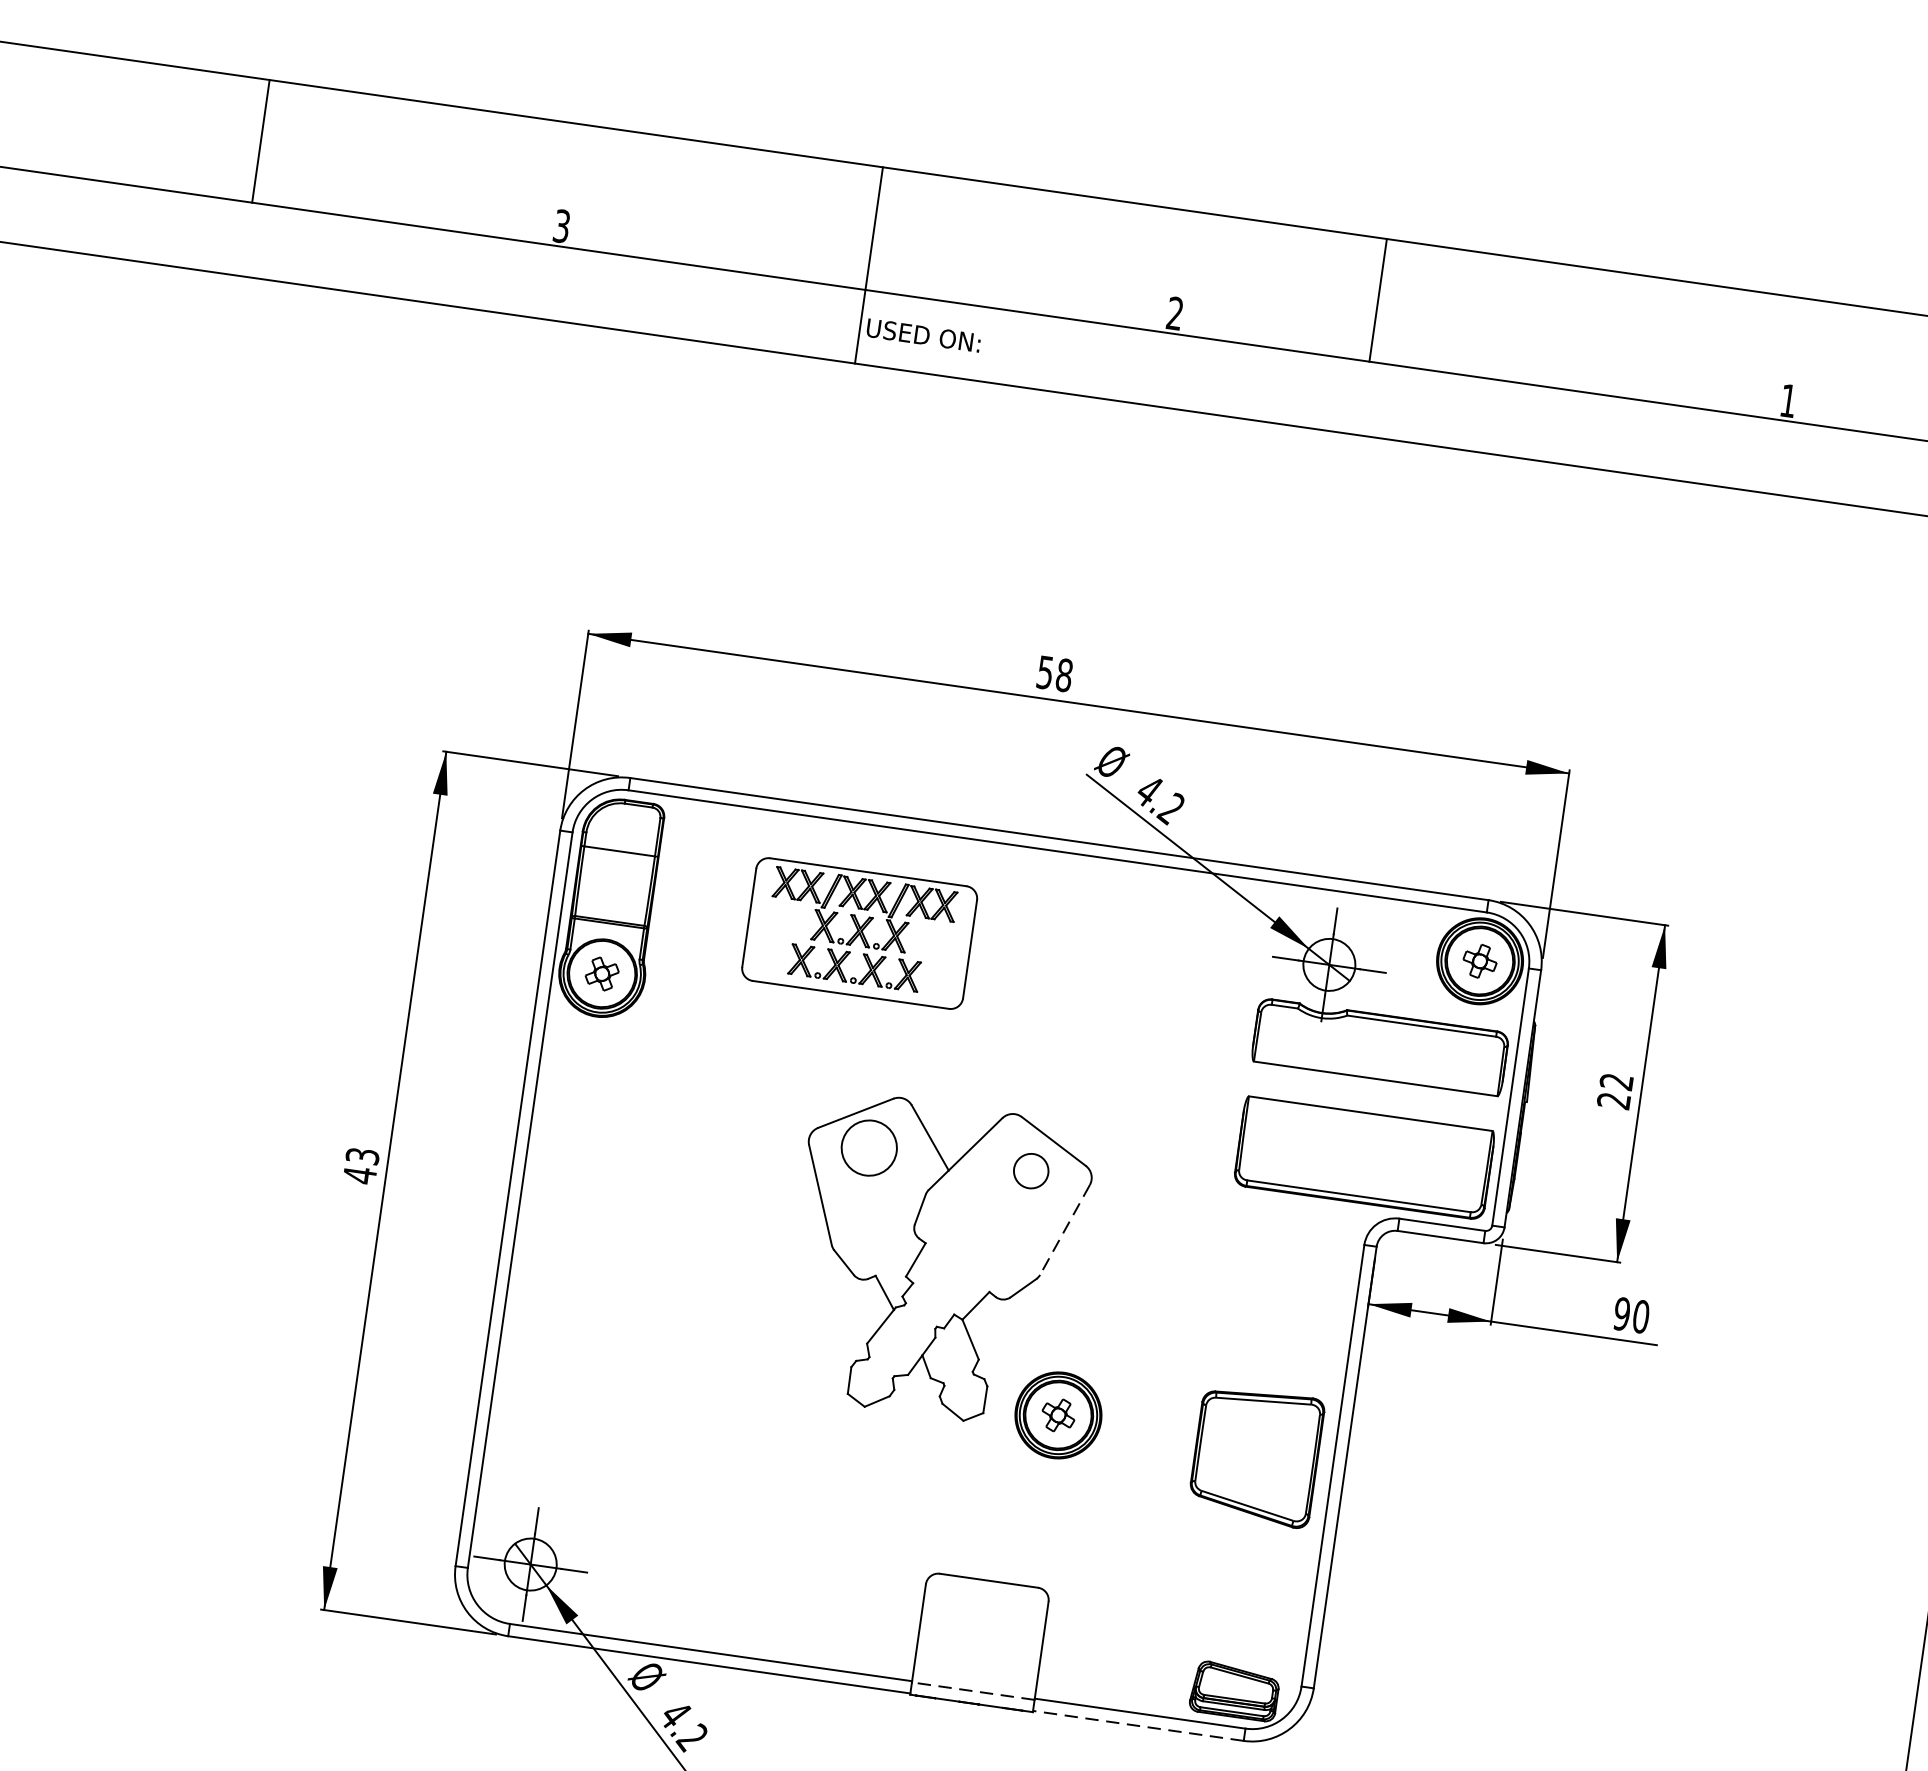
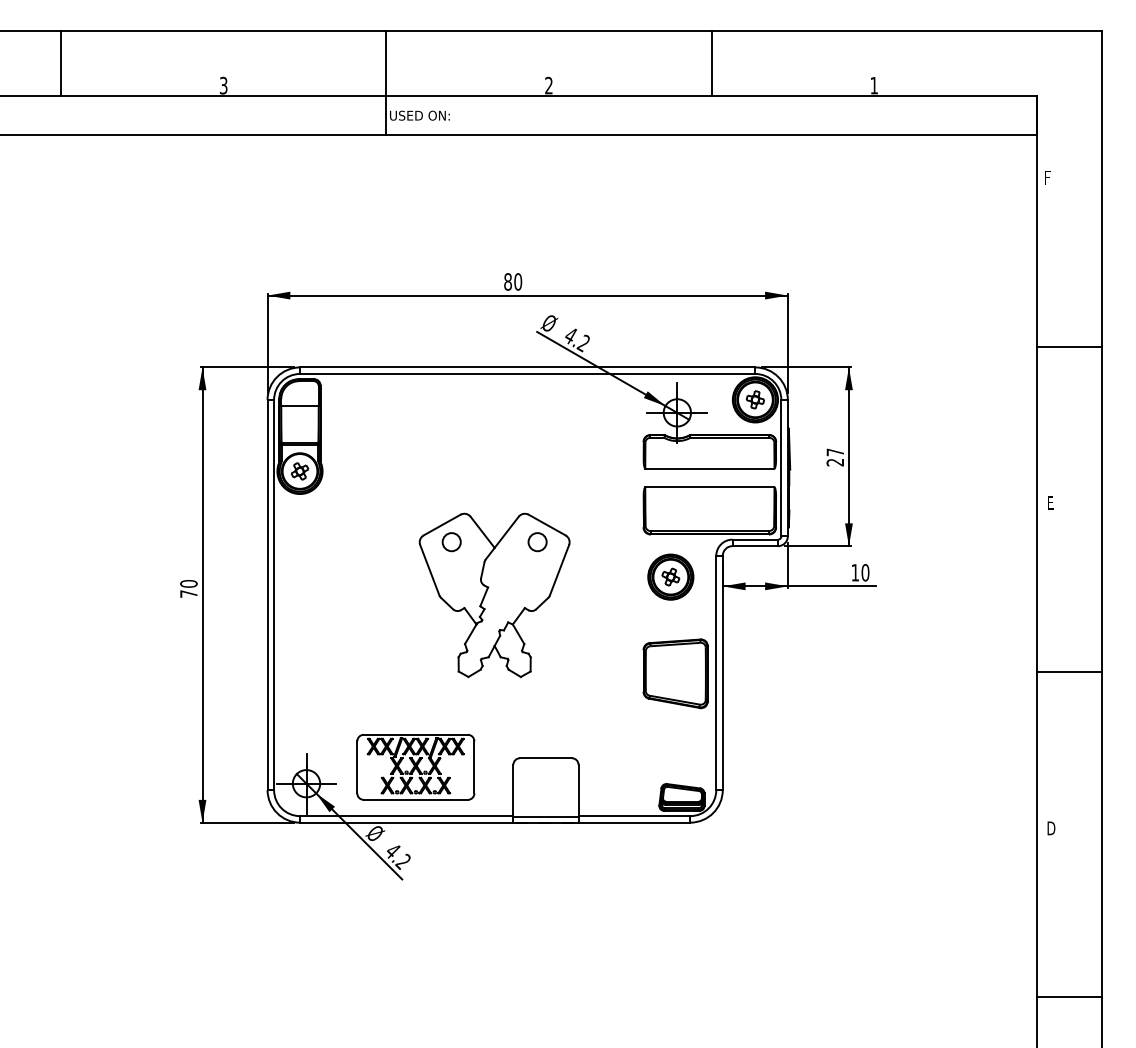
line: (1378, 299) -> (711, 63), moved
text: (1055, 673) -> (513, 281), 58 -> 80
part: (858, 933) -> (415, 767), moved
text: (1615, 1081) -> (834, 452), 22 -> 27
circle: (868, 1148) -> (451, 542), size x0.62
text: (360, 1166) -> (188, 589), 43 -> 70
line: (1064, 1230) -> (559, 570), dashed -> solid
text: (1622, 1313) -> (855, 572), 90 -> 10
part: (1057, 1414) -> (670, 576), moved
line: (972, 1690) -> (545, 816), dashed -> solid
line: (1138, 1725) -> (634, 822), dashed -> solid

